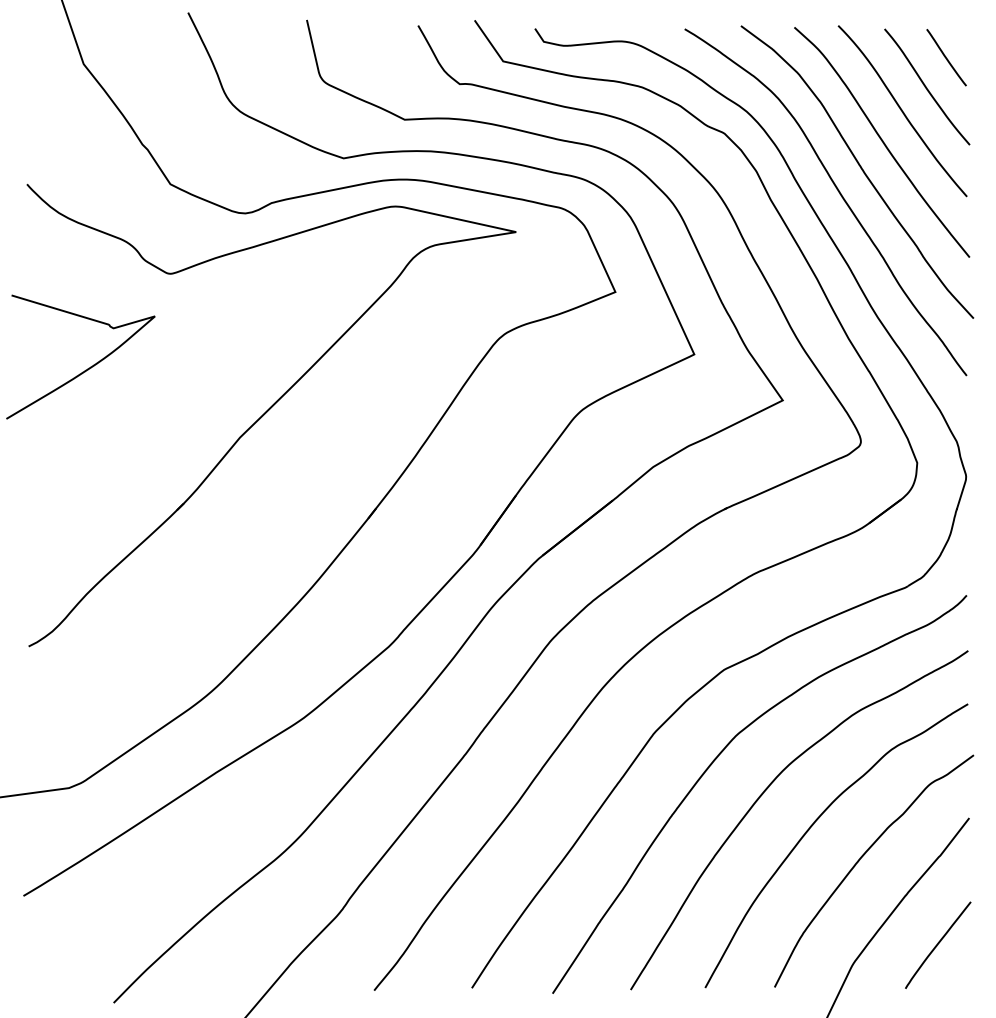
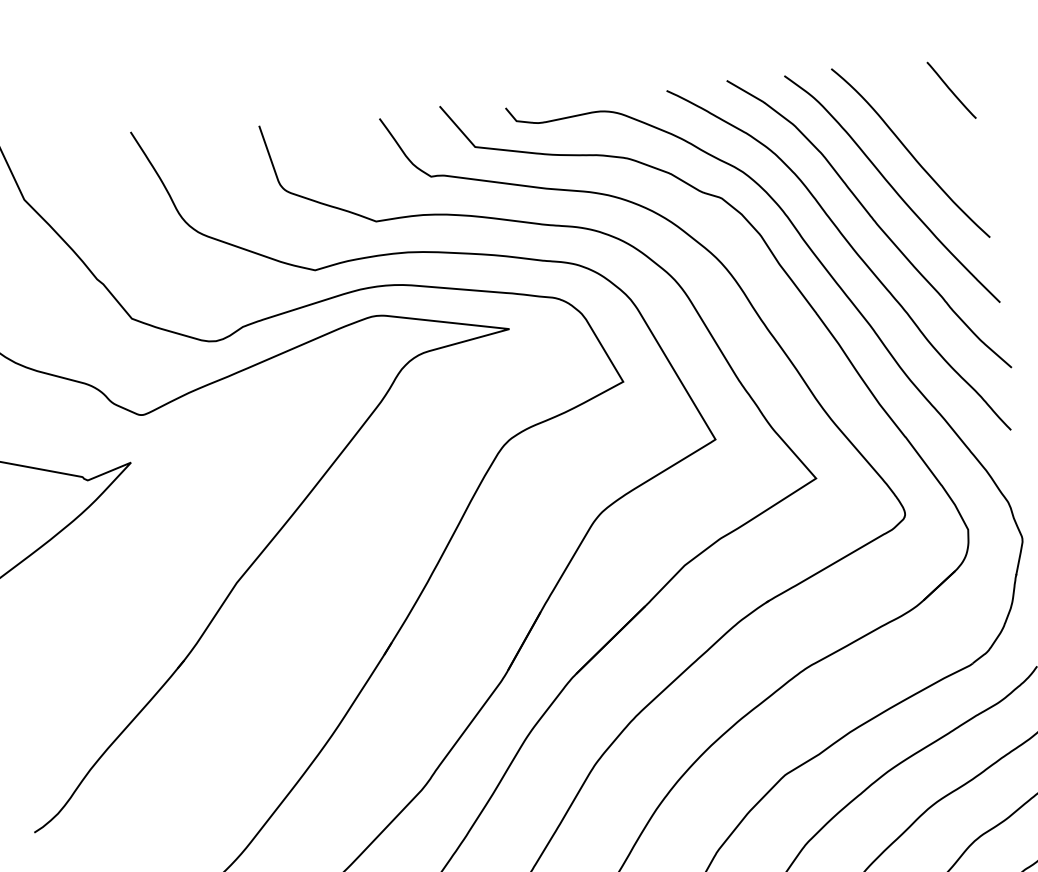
curve: (926, 86) -> (933, 123), removed

